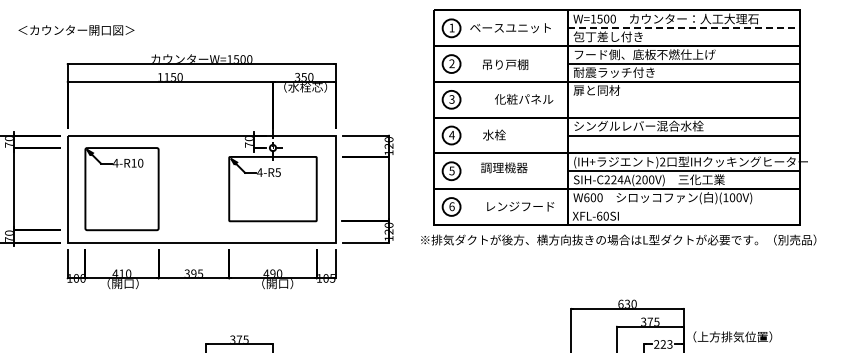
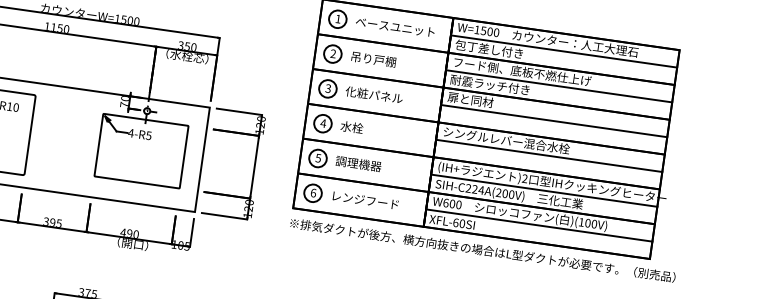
line: (684, 28) -> (564, 51), dashed -> solid
text: (505, 64) -> (373, 59), moved
text: (524, 99) -> (374, 95), moved
line: (683, 99) -> (553, 120), added
text: (494, 134) -> (352, 126), moved
text: (504, 167) -> (358, 163), moved
text: (520, 206) -> (365, 200), moved
line: (683, 206) -> (539, 225), added
text: (618, 239) -> (482, 249), moved

